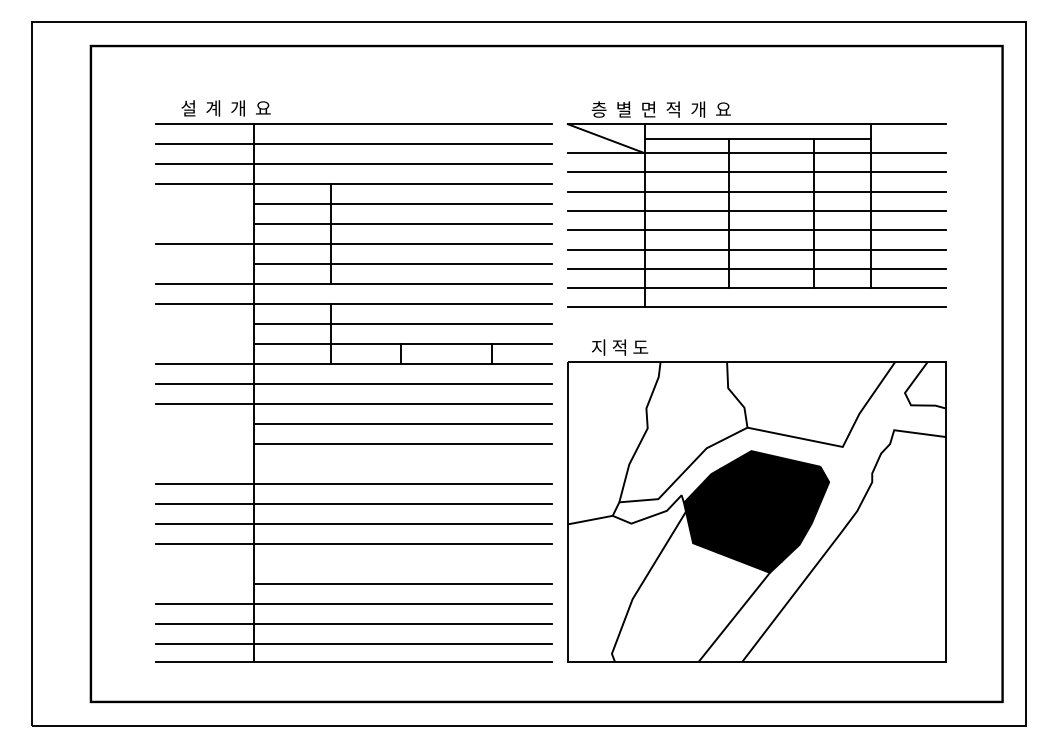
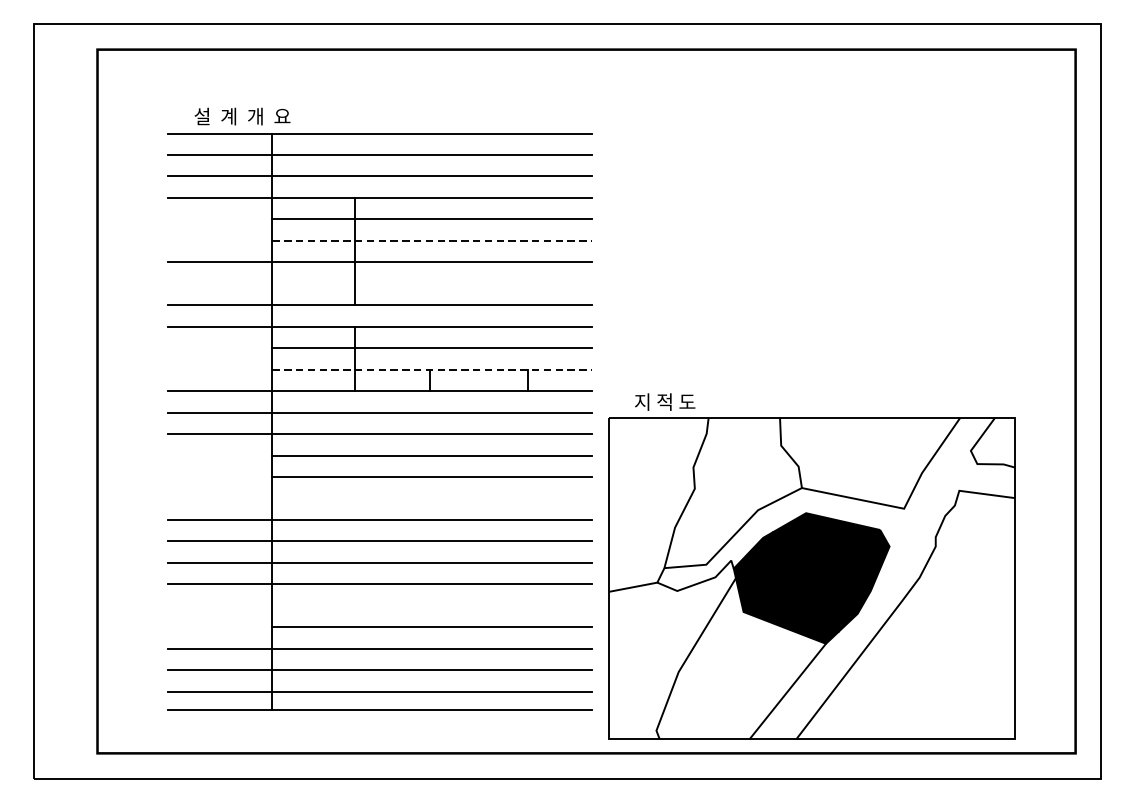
part: (756, 204) -> (811, 219), removed
line: (402, 224) -> (431, 241), solid -> dashed
line: (402, 264) -> (431, 284), removed
line: (402, 344) -> (431, 369), solid -> dashed
part: (756, 500) -> (811, 566), moved

